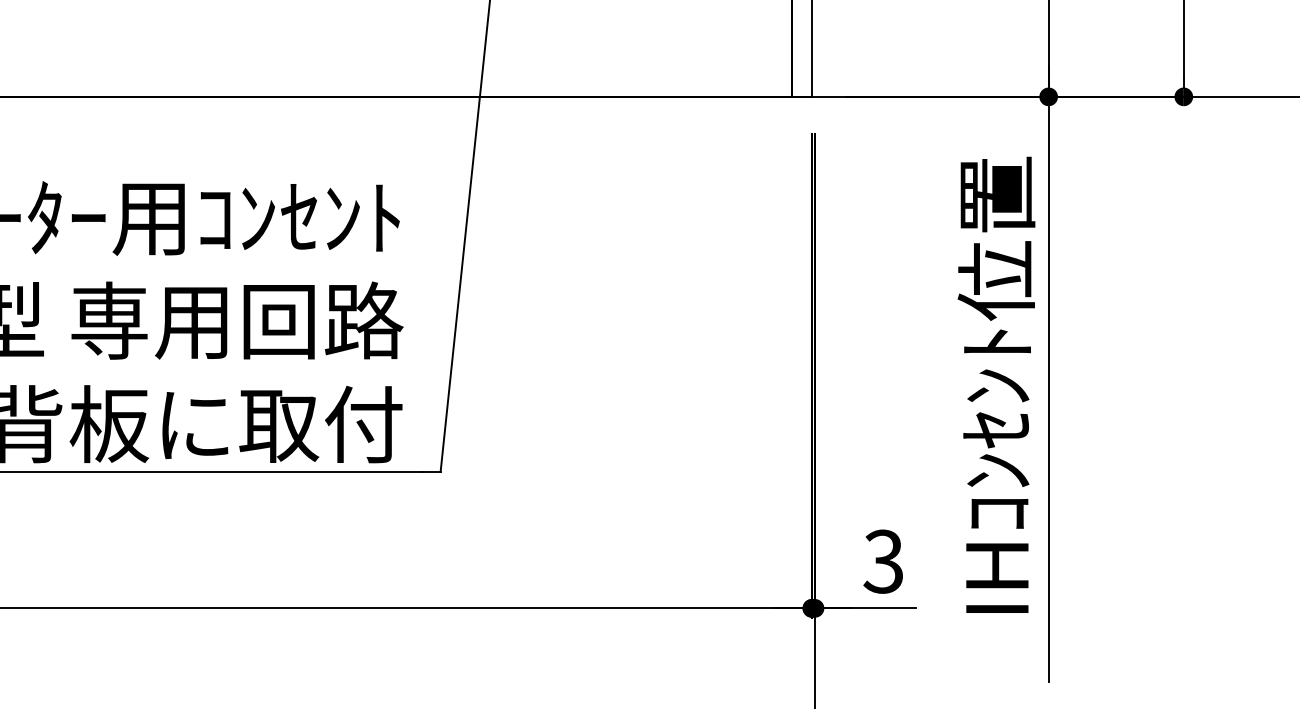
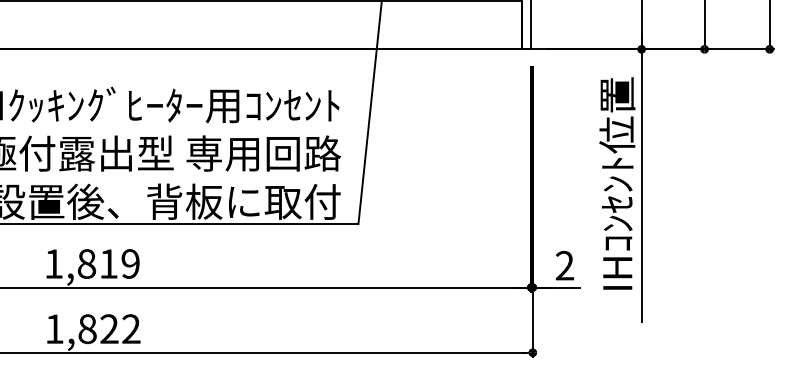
text: (883, 560) -> (564, 265), 3 -> 2

